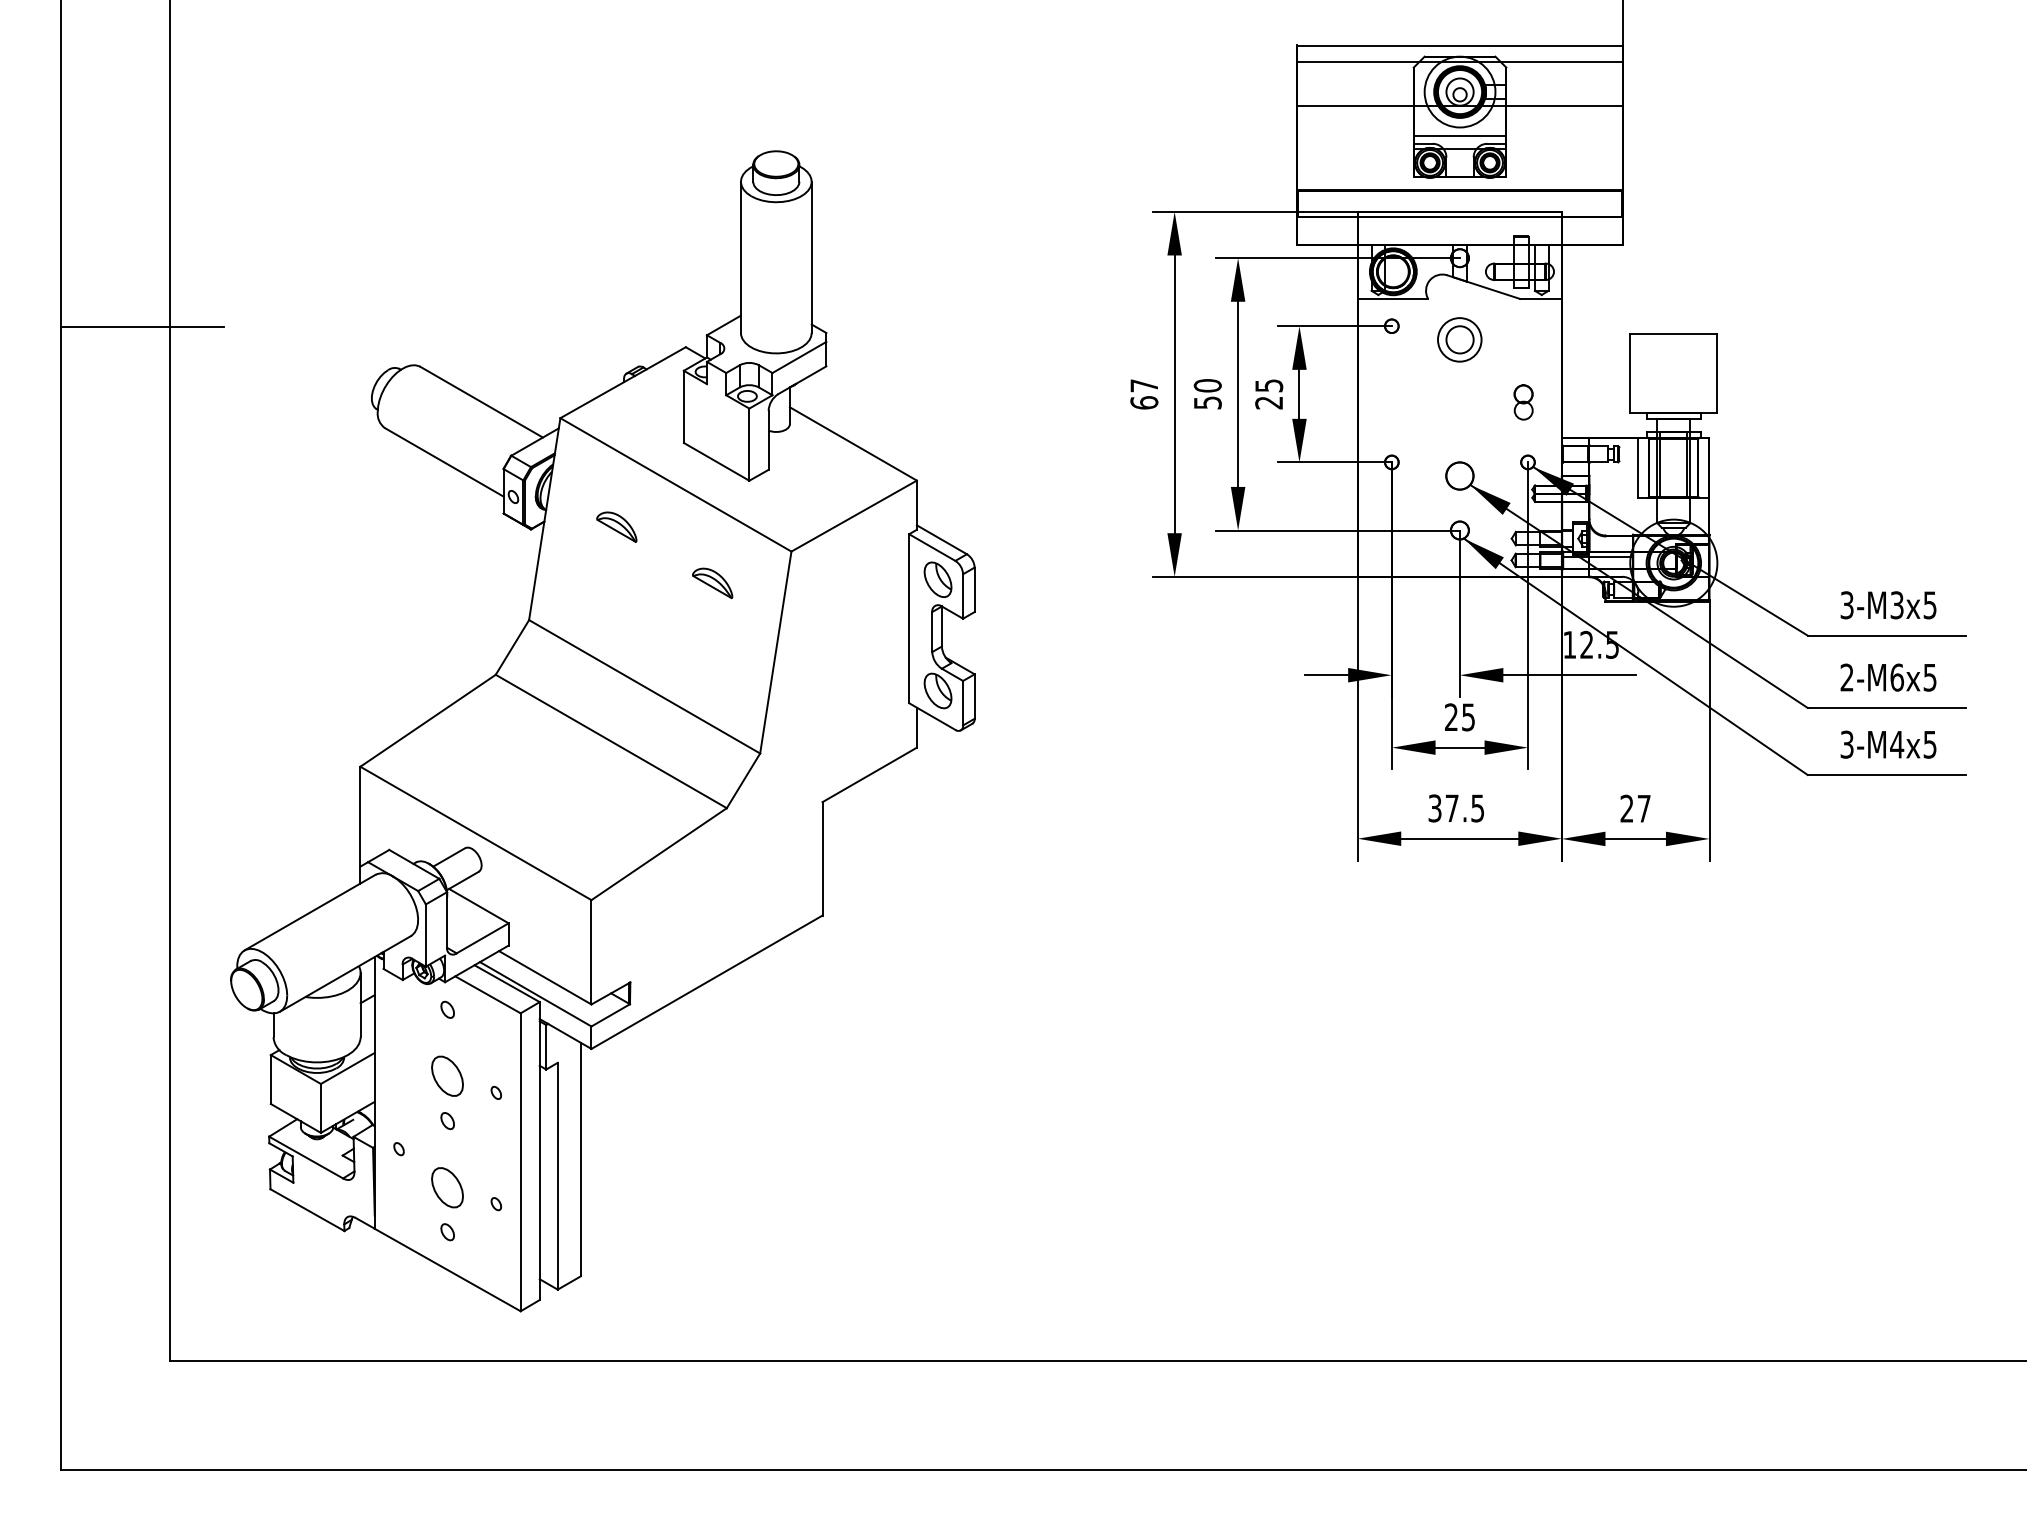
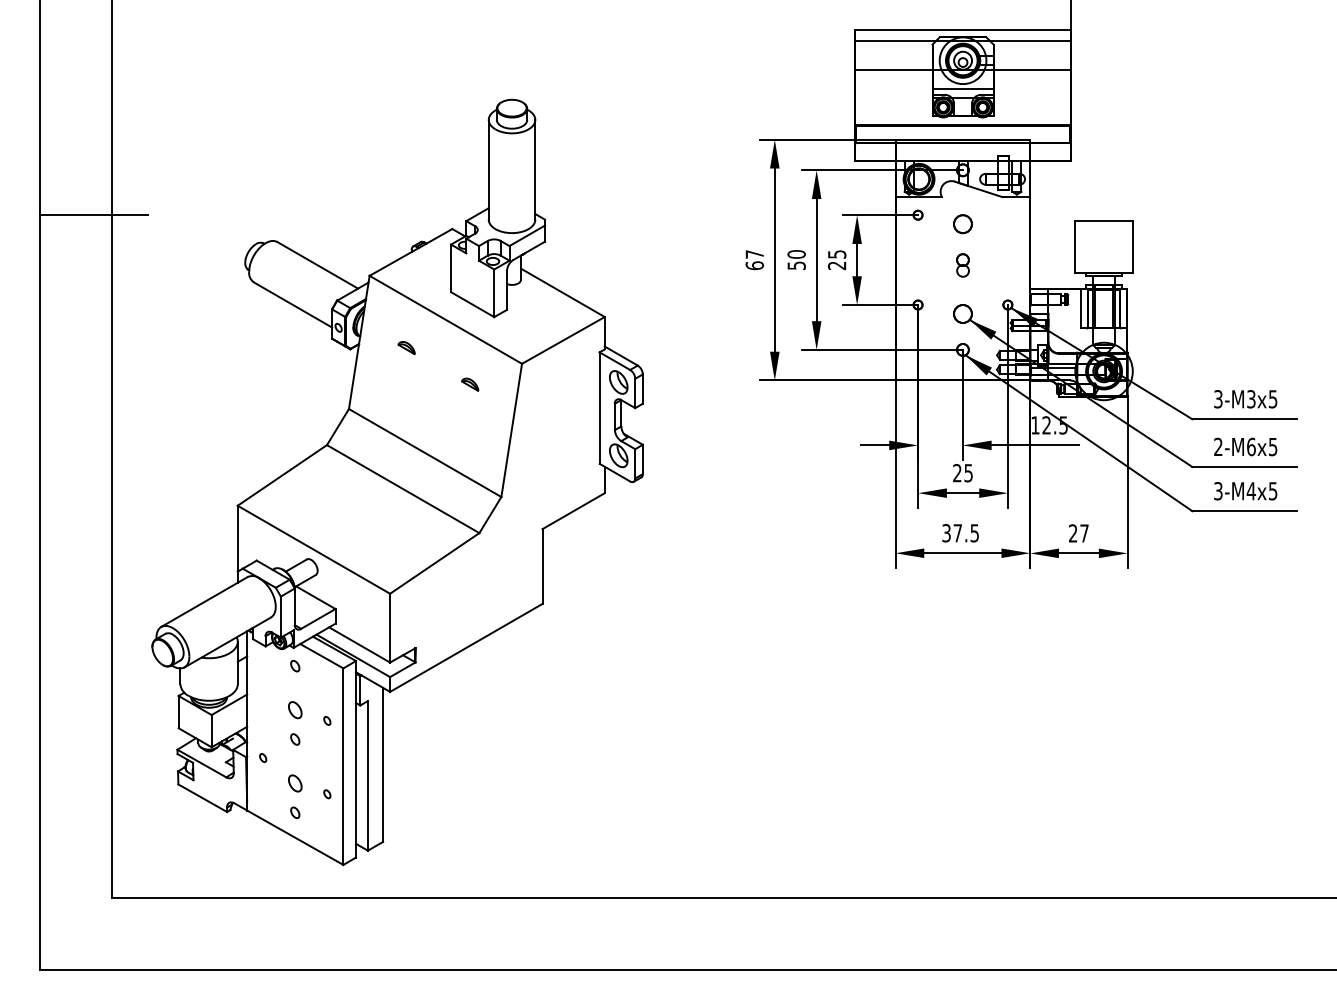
circle: (1459, 340) -> (962, 224), size x0.62
part: (1522, 402) -> (962, 265), moved
part: (616, 528) -> (406, 348), size x0.62
part: (713, 582) -> (470, 384), size x0.62
part: (448, 1077) -> (295, 710), size x0.62
part: (448, 1187) -> (295, 783), size x0.62

